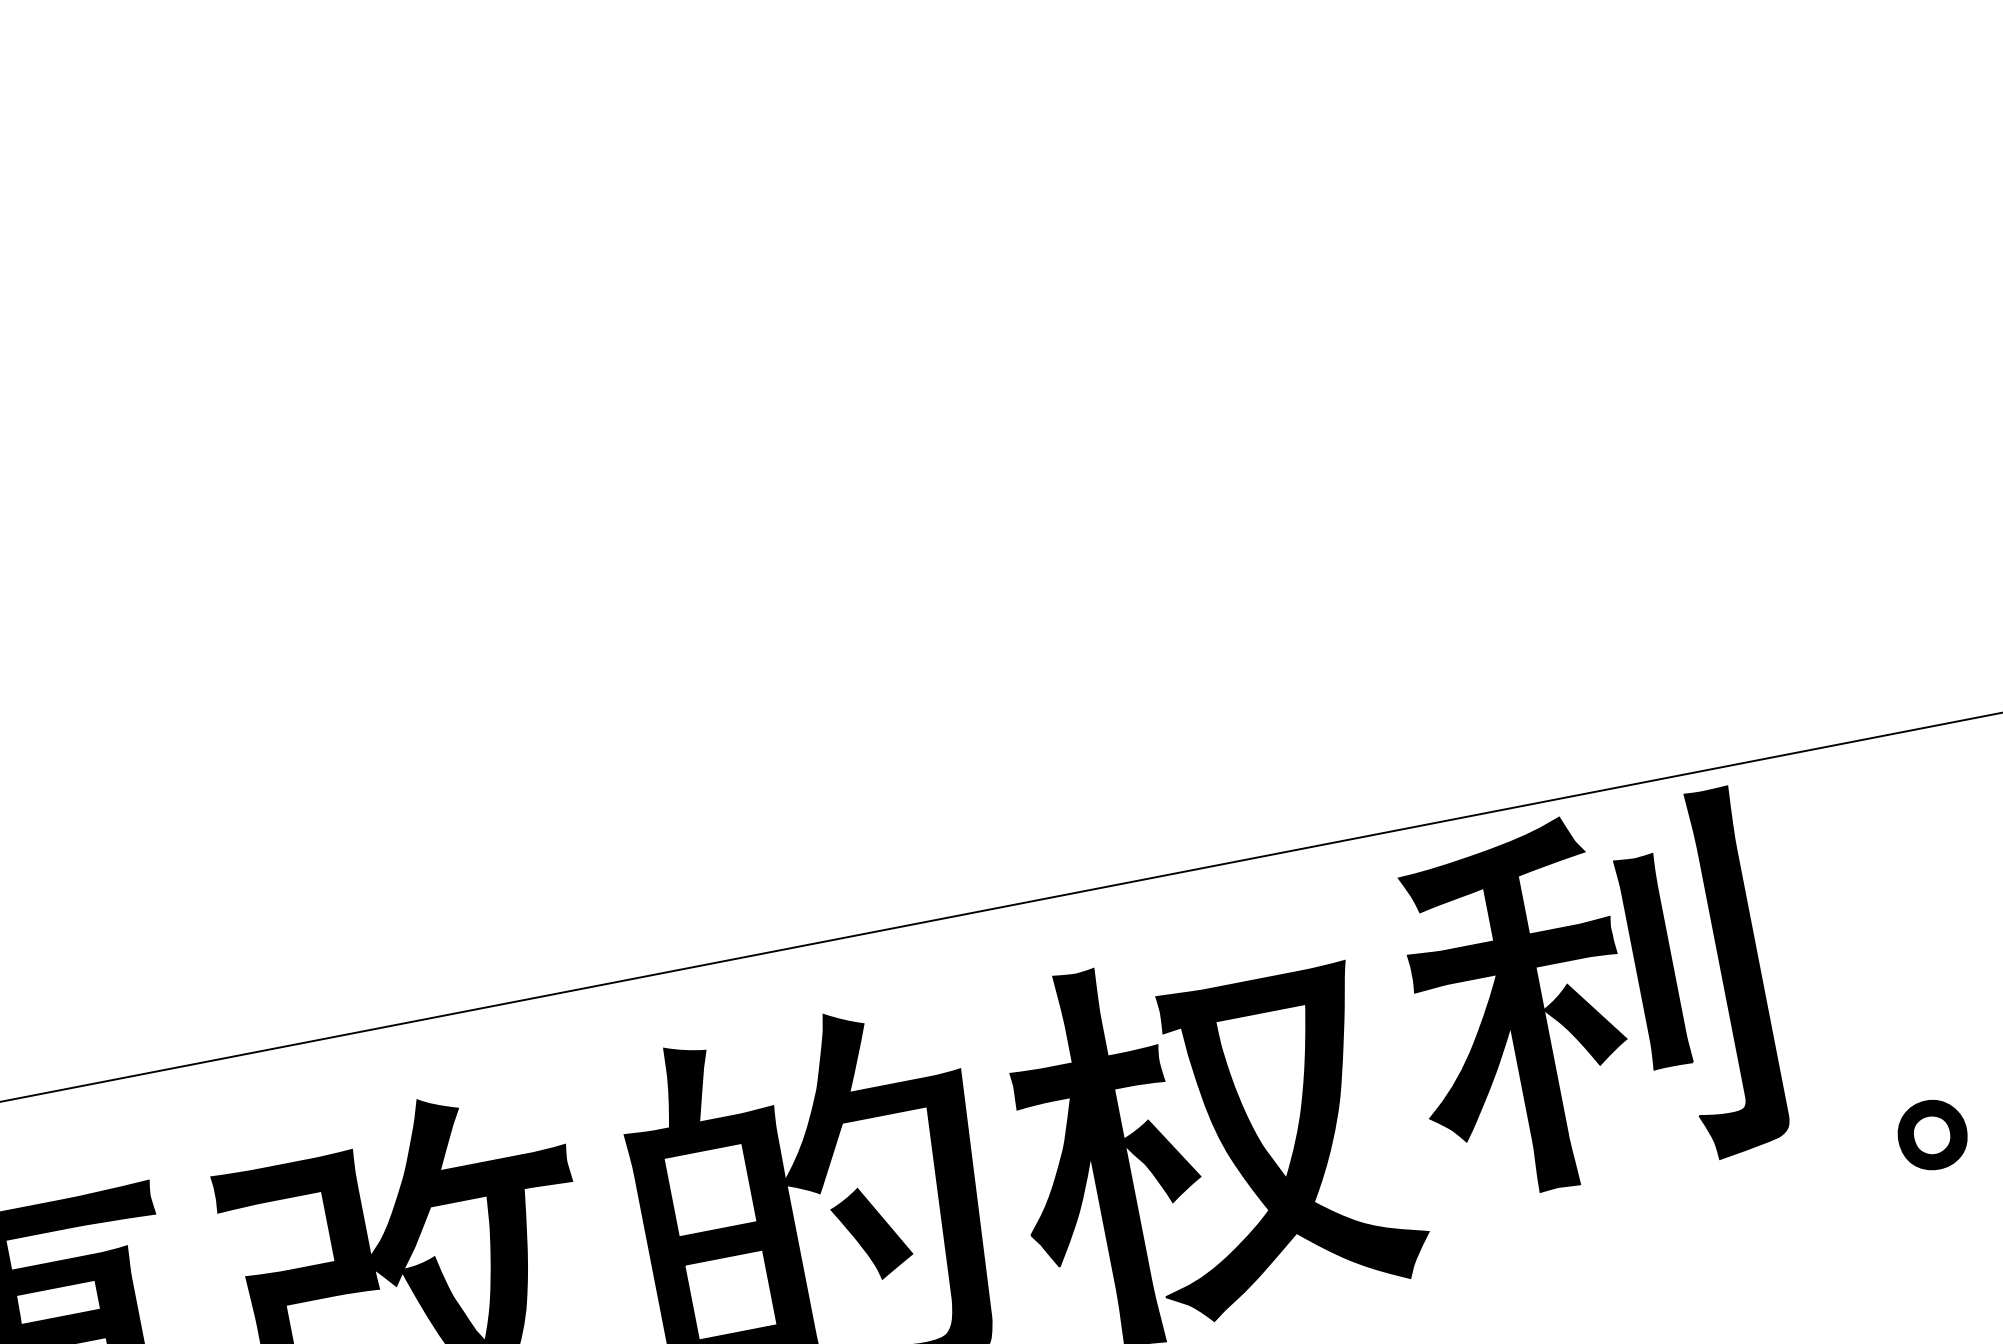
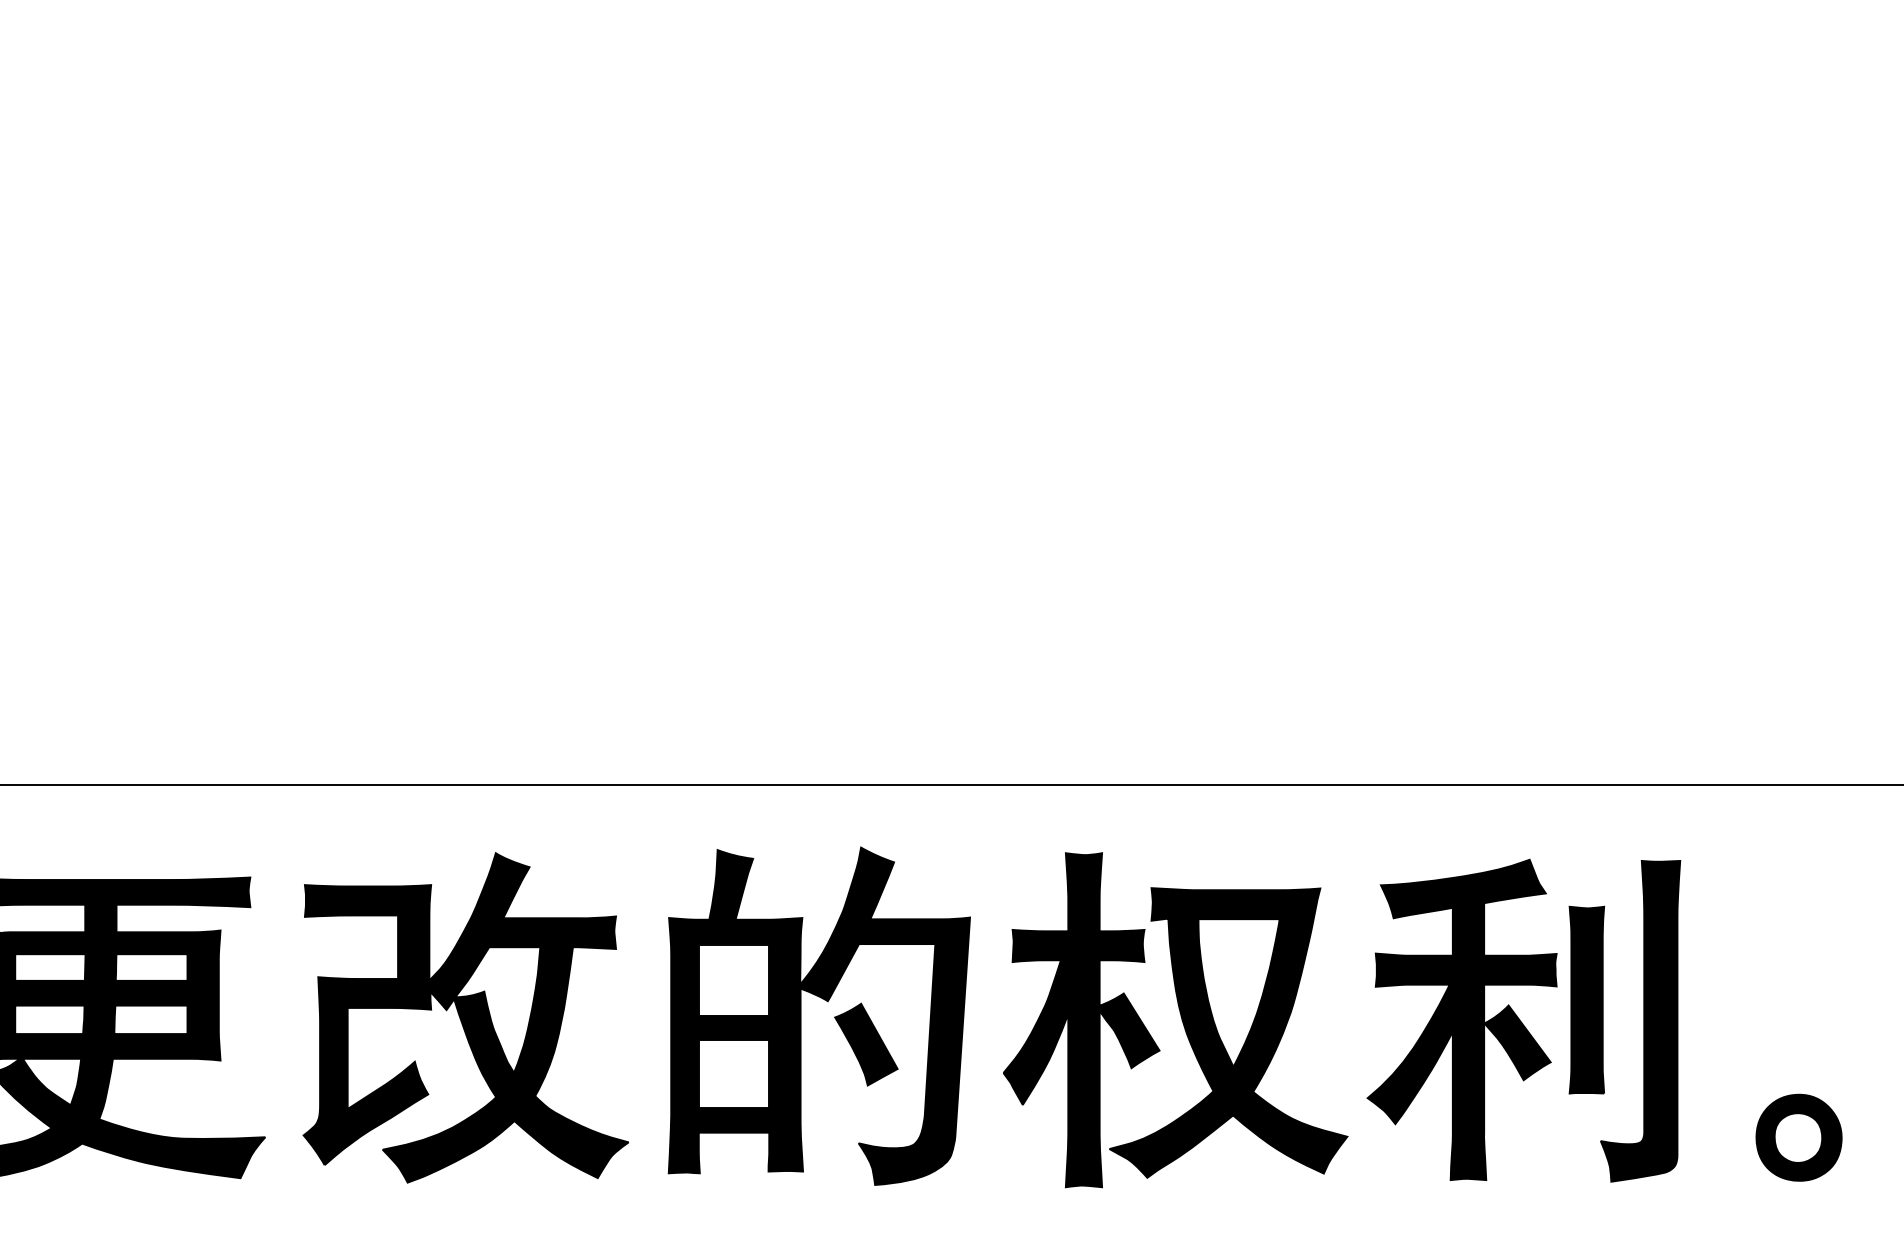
part: (1587, 998) -> (1523, 1020), moved
part: (1931, 1134) -> (1798, 1137), size x1.43

